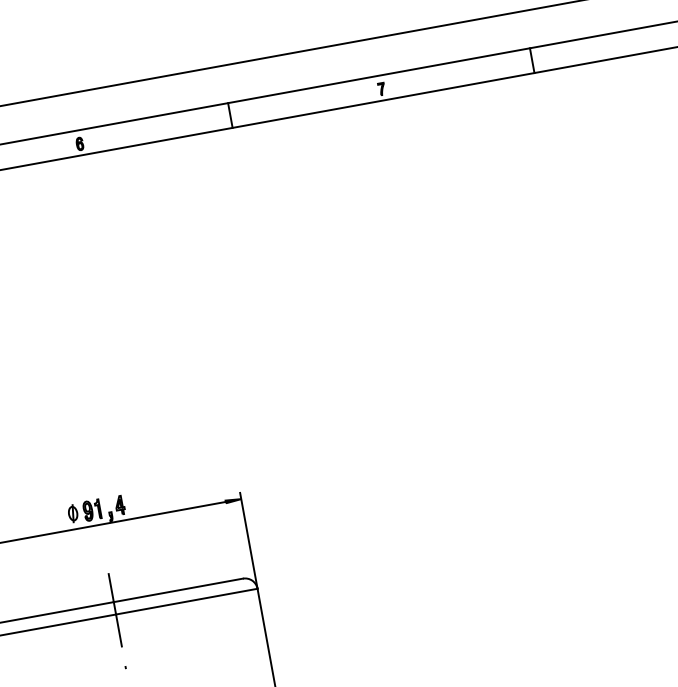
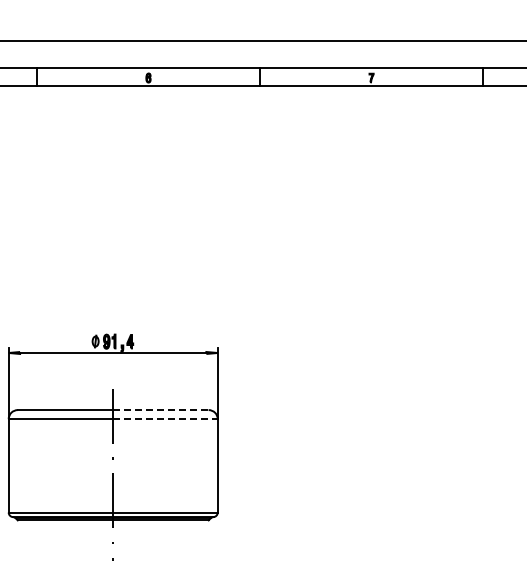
line: (177, 591) -> (160, 410), solid -> dashed
line: (188, 601) -> (166, 419), solid -> dashed

